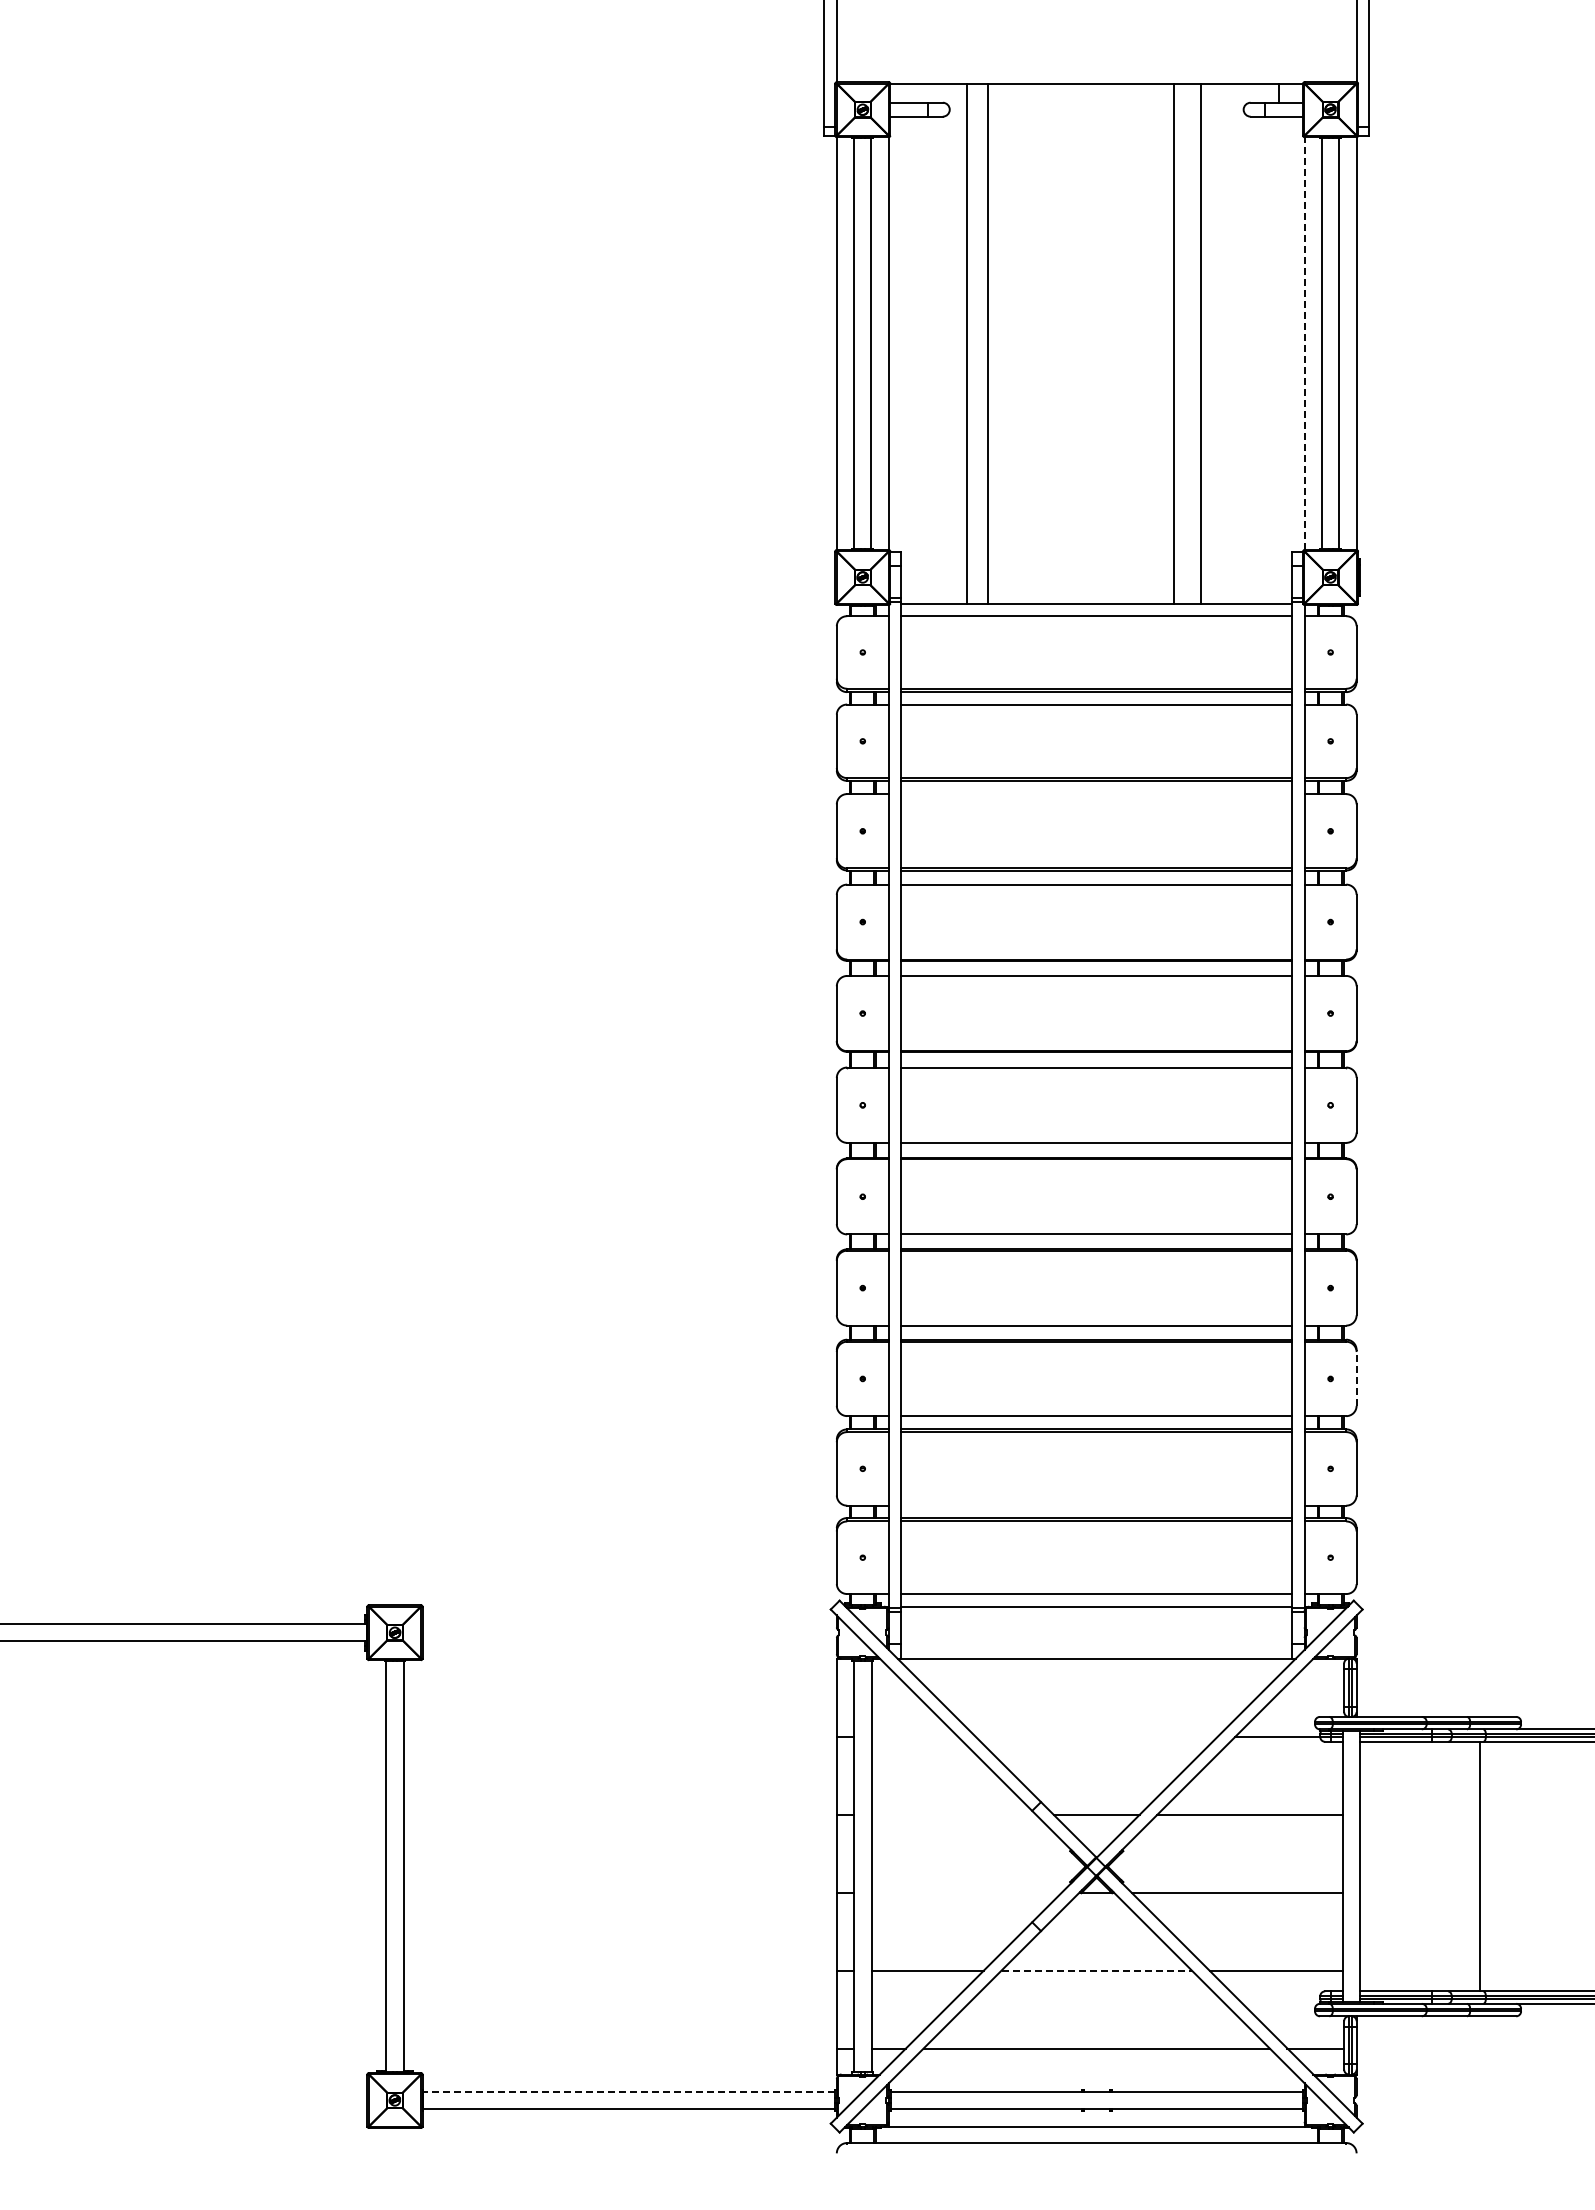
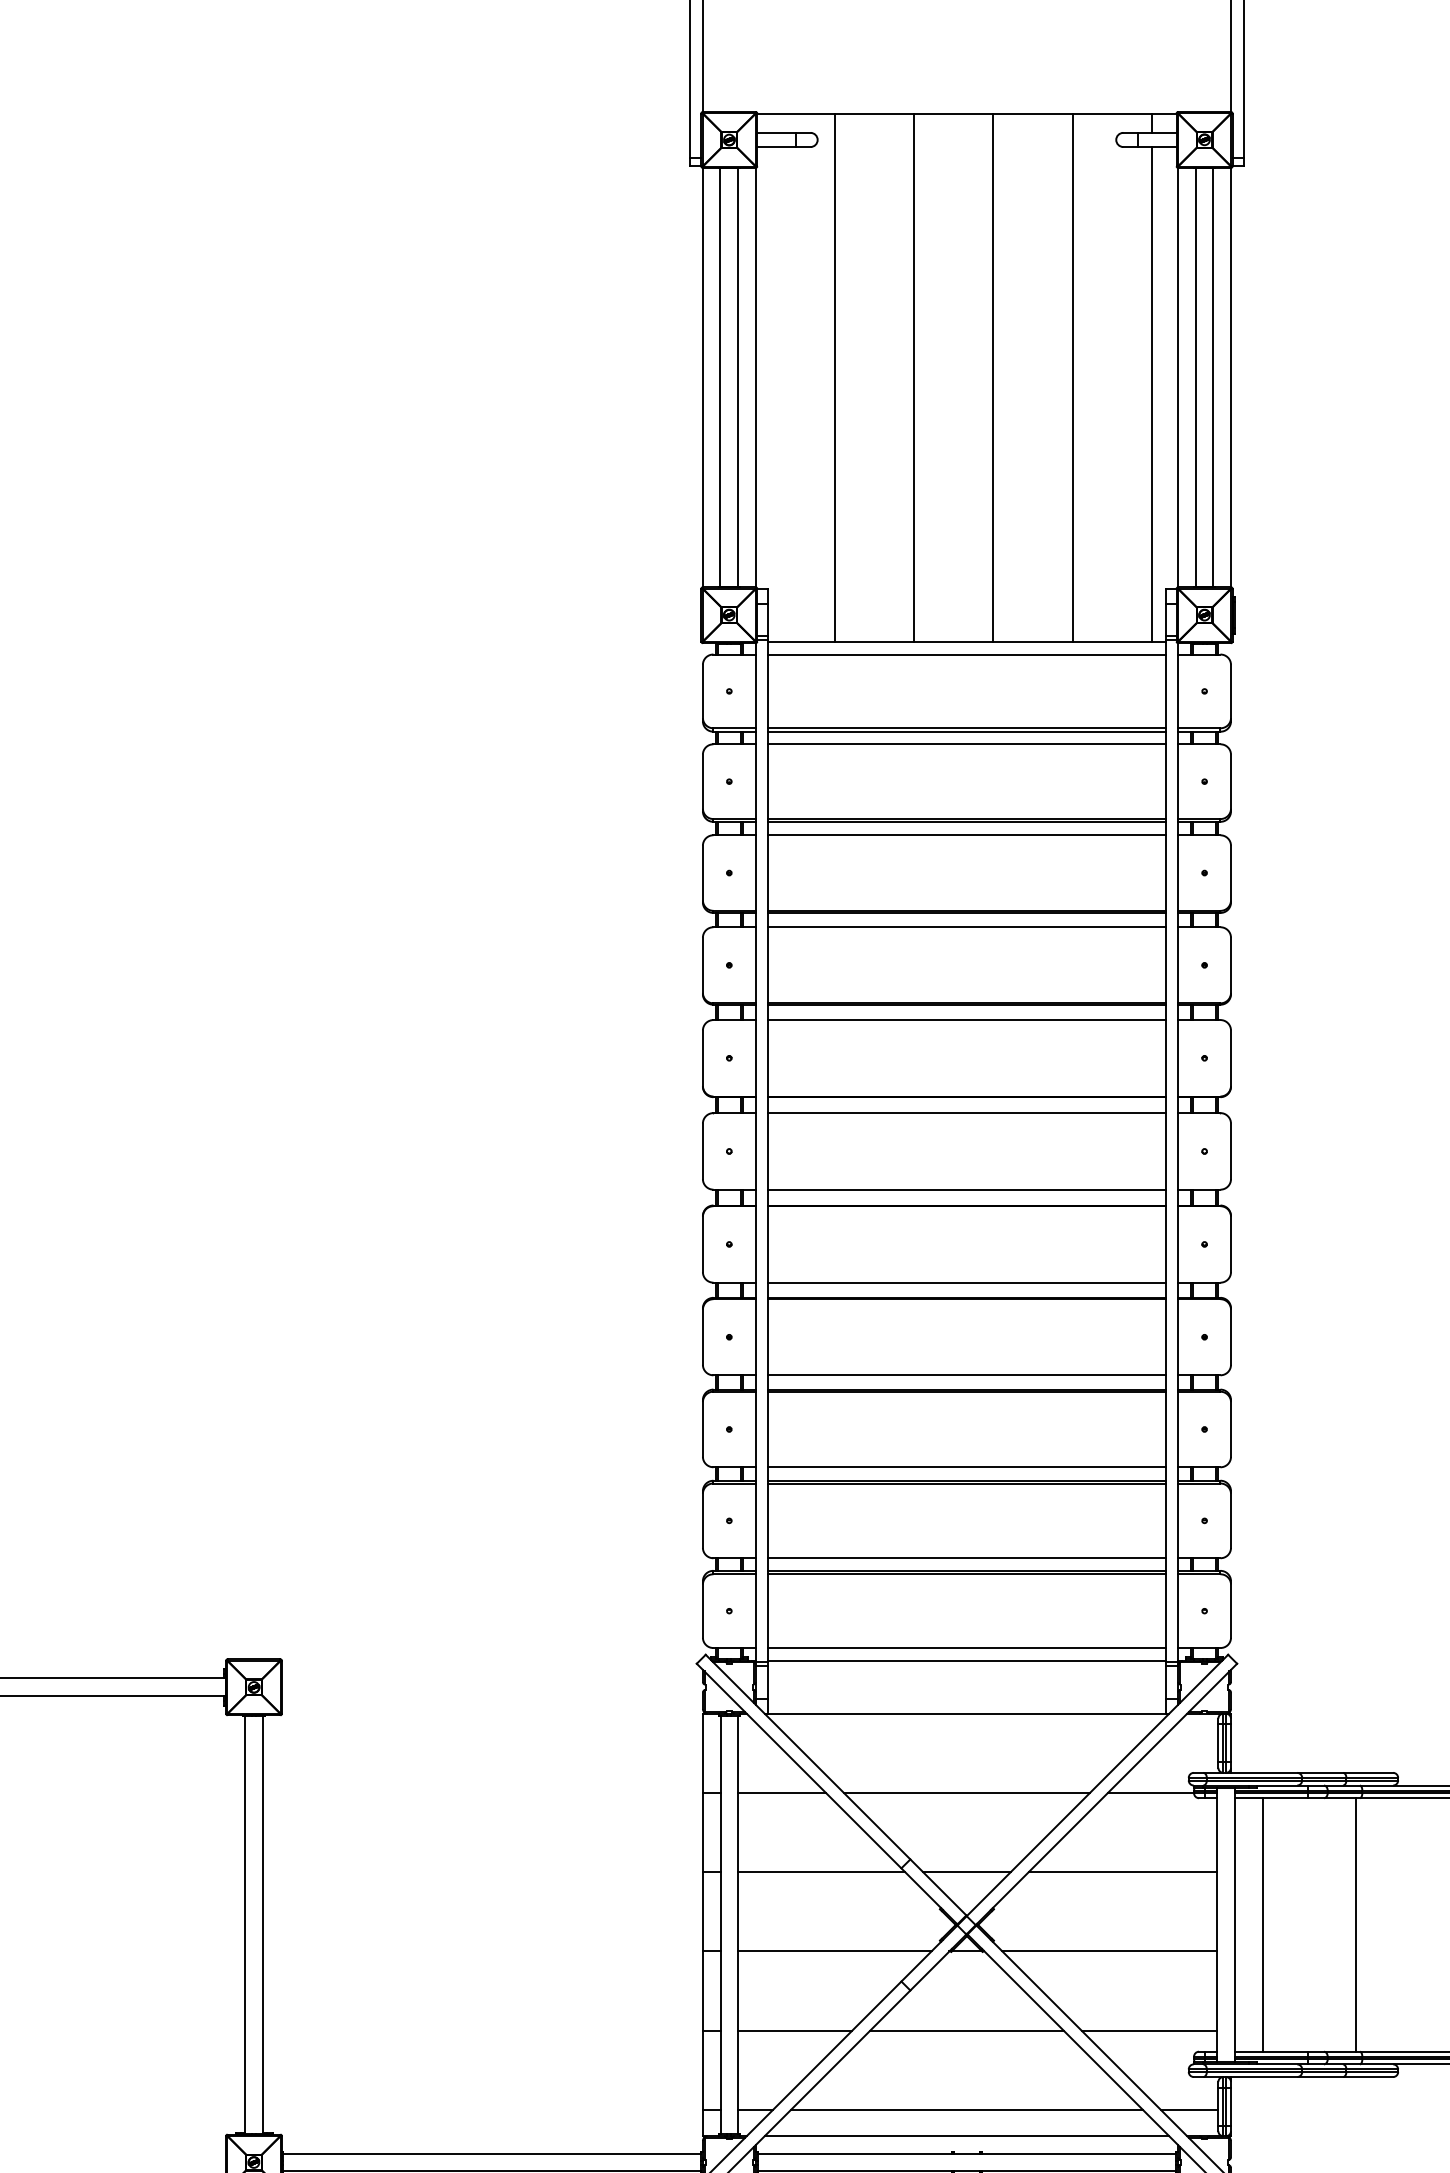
line: (987, 343) -> (913, 377), moved
line: (1173, 343) -> (993, 377), moved
line: (1304, 343) -> (1178, 377), dashed -> solid
line: (1278, 359) -> (1151, 393), added
line: (1096, 794) -> (966, 835), added
line: (1356, 1377) -> (1230, 1428), dashed -> solid
line: (1096, 1505) -> (966, 1558), added
line: (914, 1736) -> (781, 1792), added
line: (1096, 1736) -> (966, 1792), added
line: (953, 1814) -> (821, 1872), added
line: (1387, 1866) -> (1262, 1924), added
line: (966, 1892) -> (834, 1951), added
line: (1097, 1970) -> (967, 2030), dashed -> solid
line: (1096, 2074) -> (966, 2136), added
line: (628, 2091) -> (491, 2153), dashed -> solid

